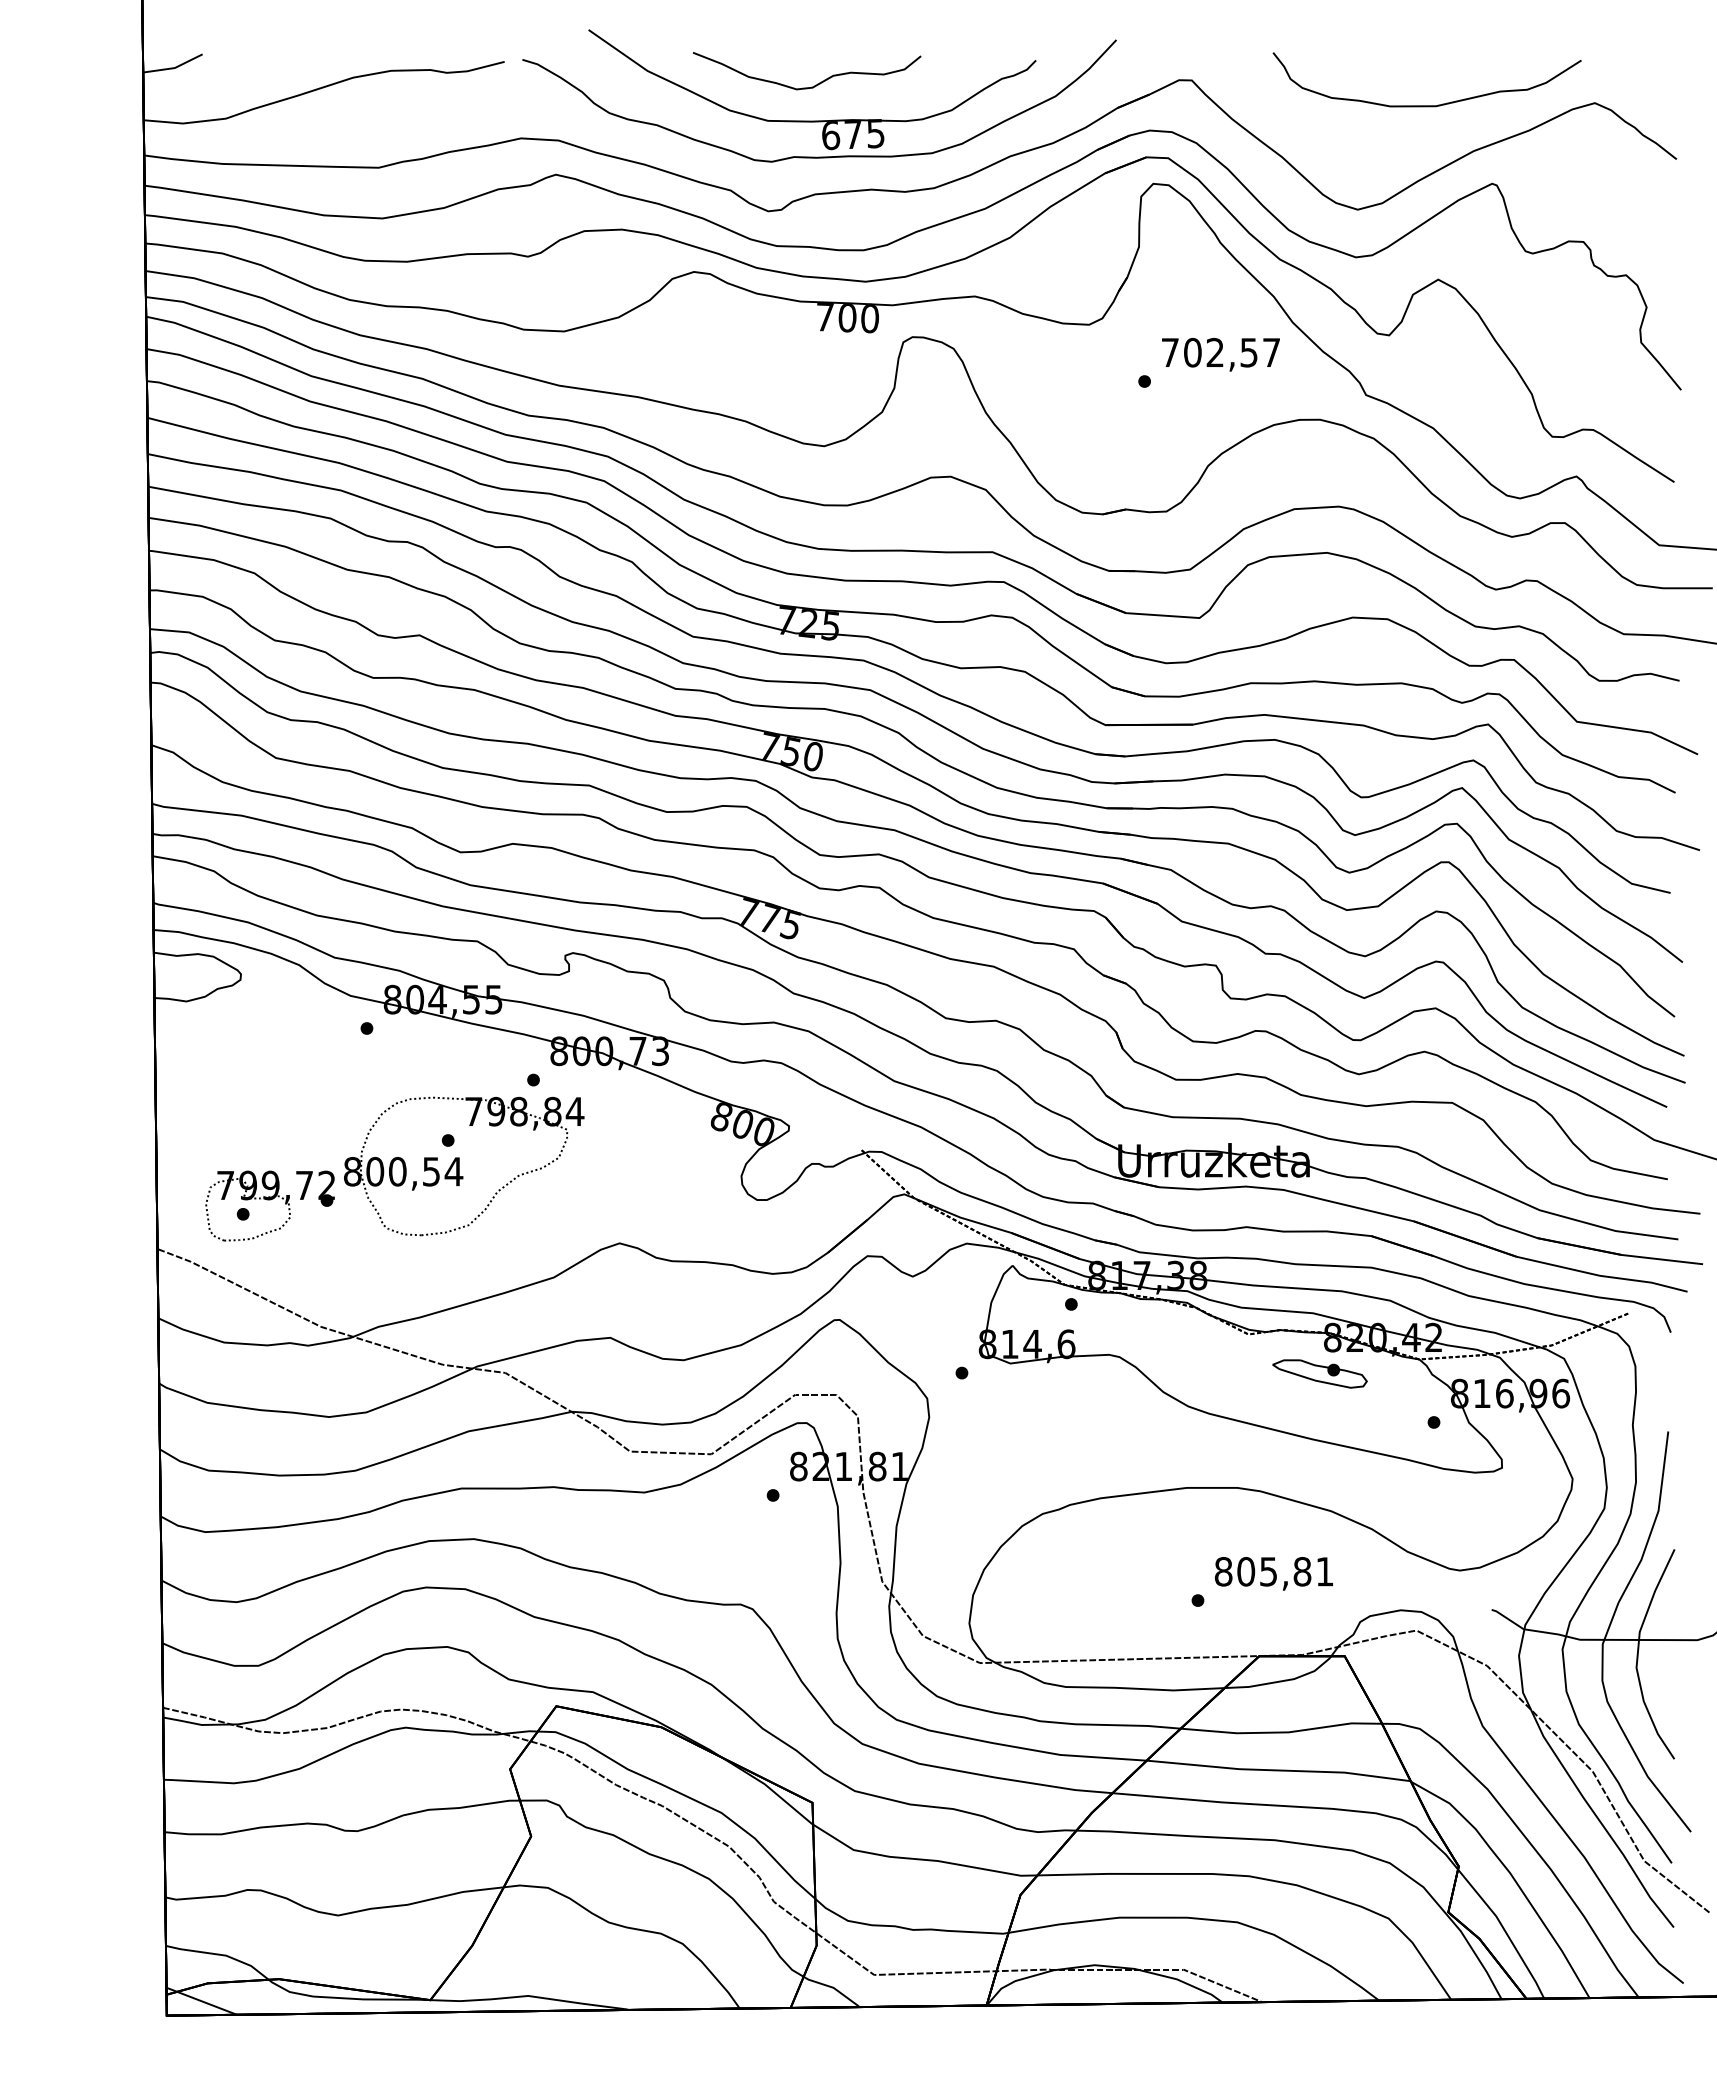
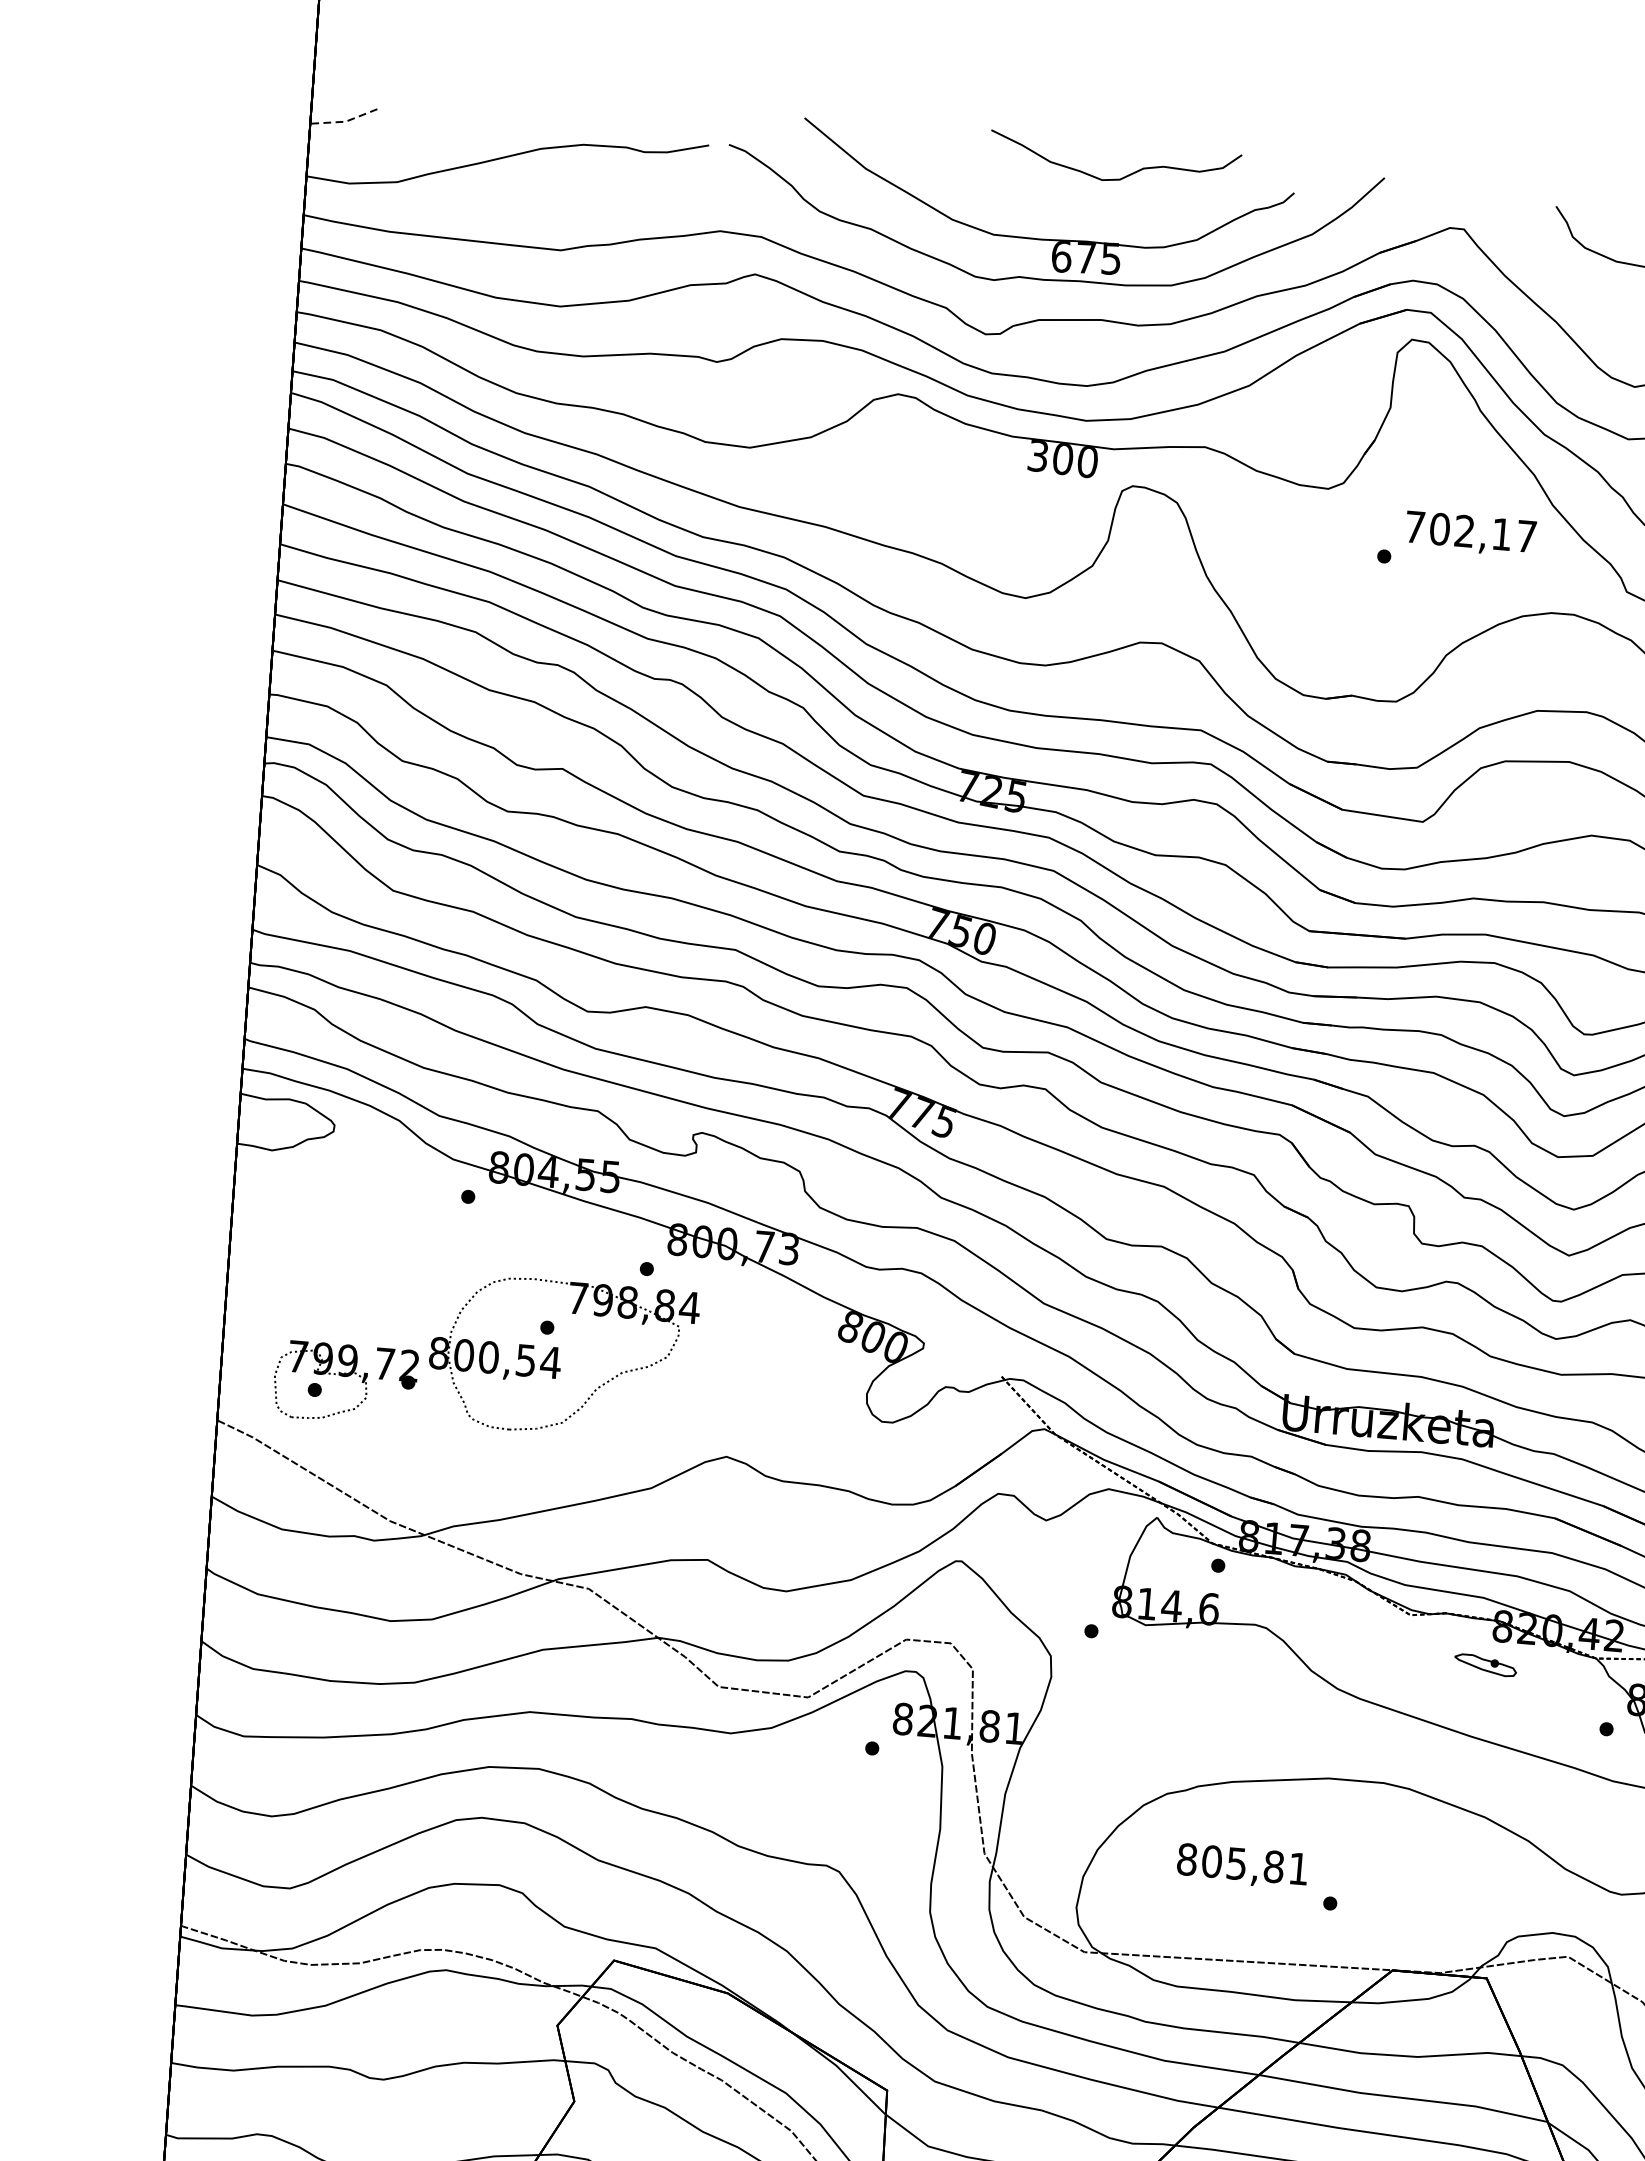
line: (173, 68) -> (344, 122), solid -> dashed
curve: (815, 84) -> (1123, 176), moved
text: (824, 317) -> (1037, 456), 700 -> 300
text: (1248, 352) -> (1501, 534), 702,57 -> 702,17
part: (1319, 1373) -> (1485, 1664), size x0.6
text: (1273, 1573) -> (1241, 1866), moved

